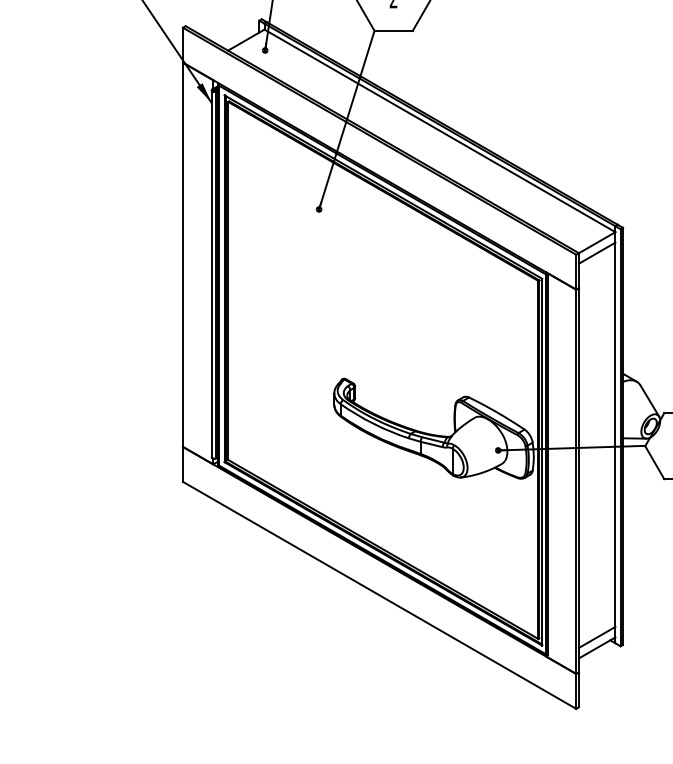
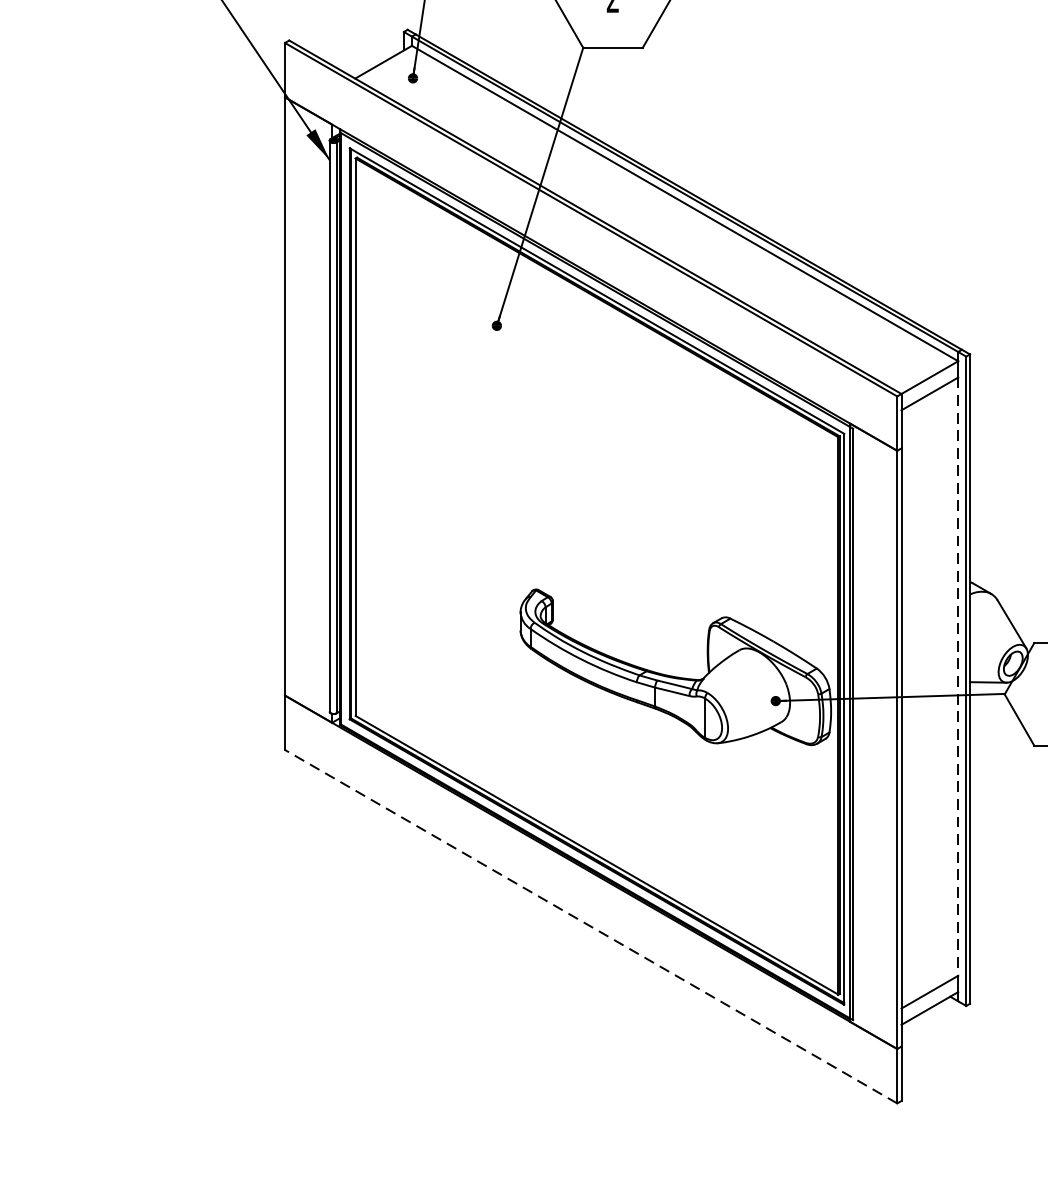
line: (615, 435) -> (958, 677), solid -> dashed
line: (379, 595) -> (590, 926), solid -> dashed

